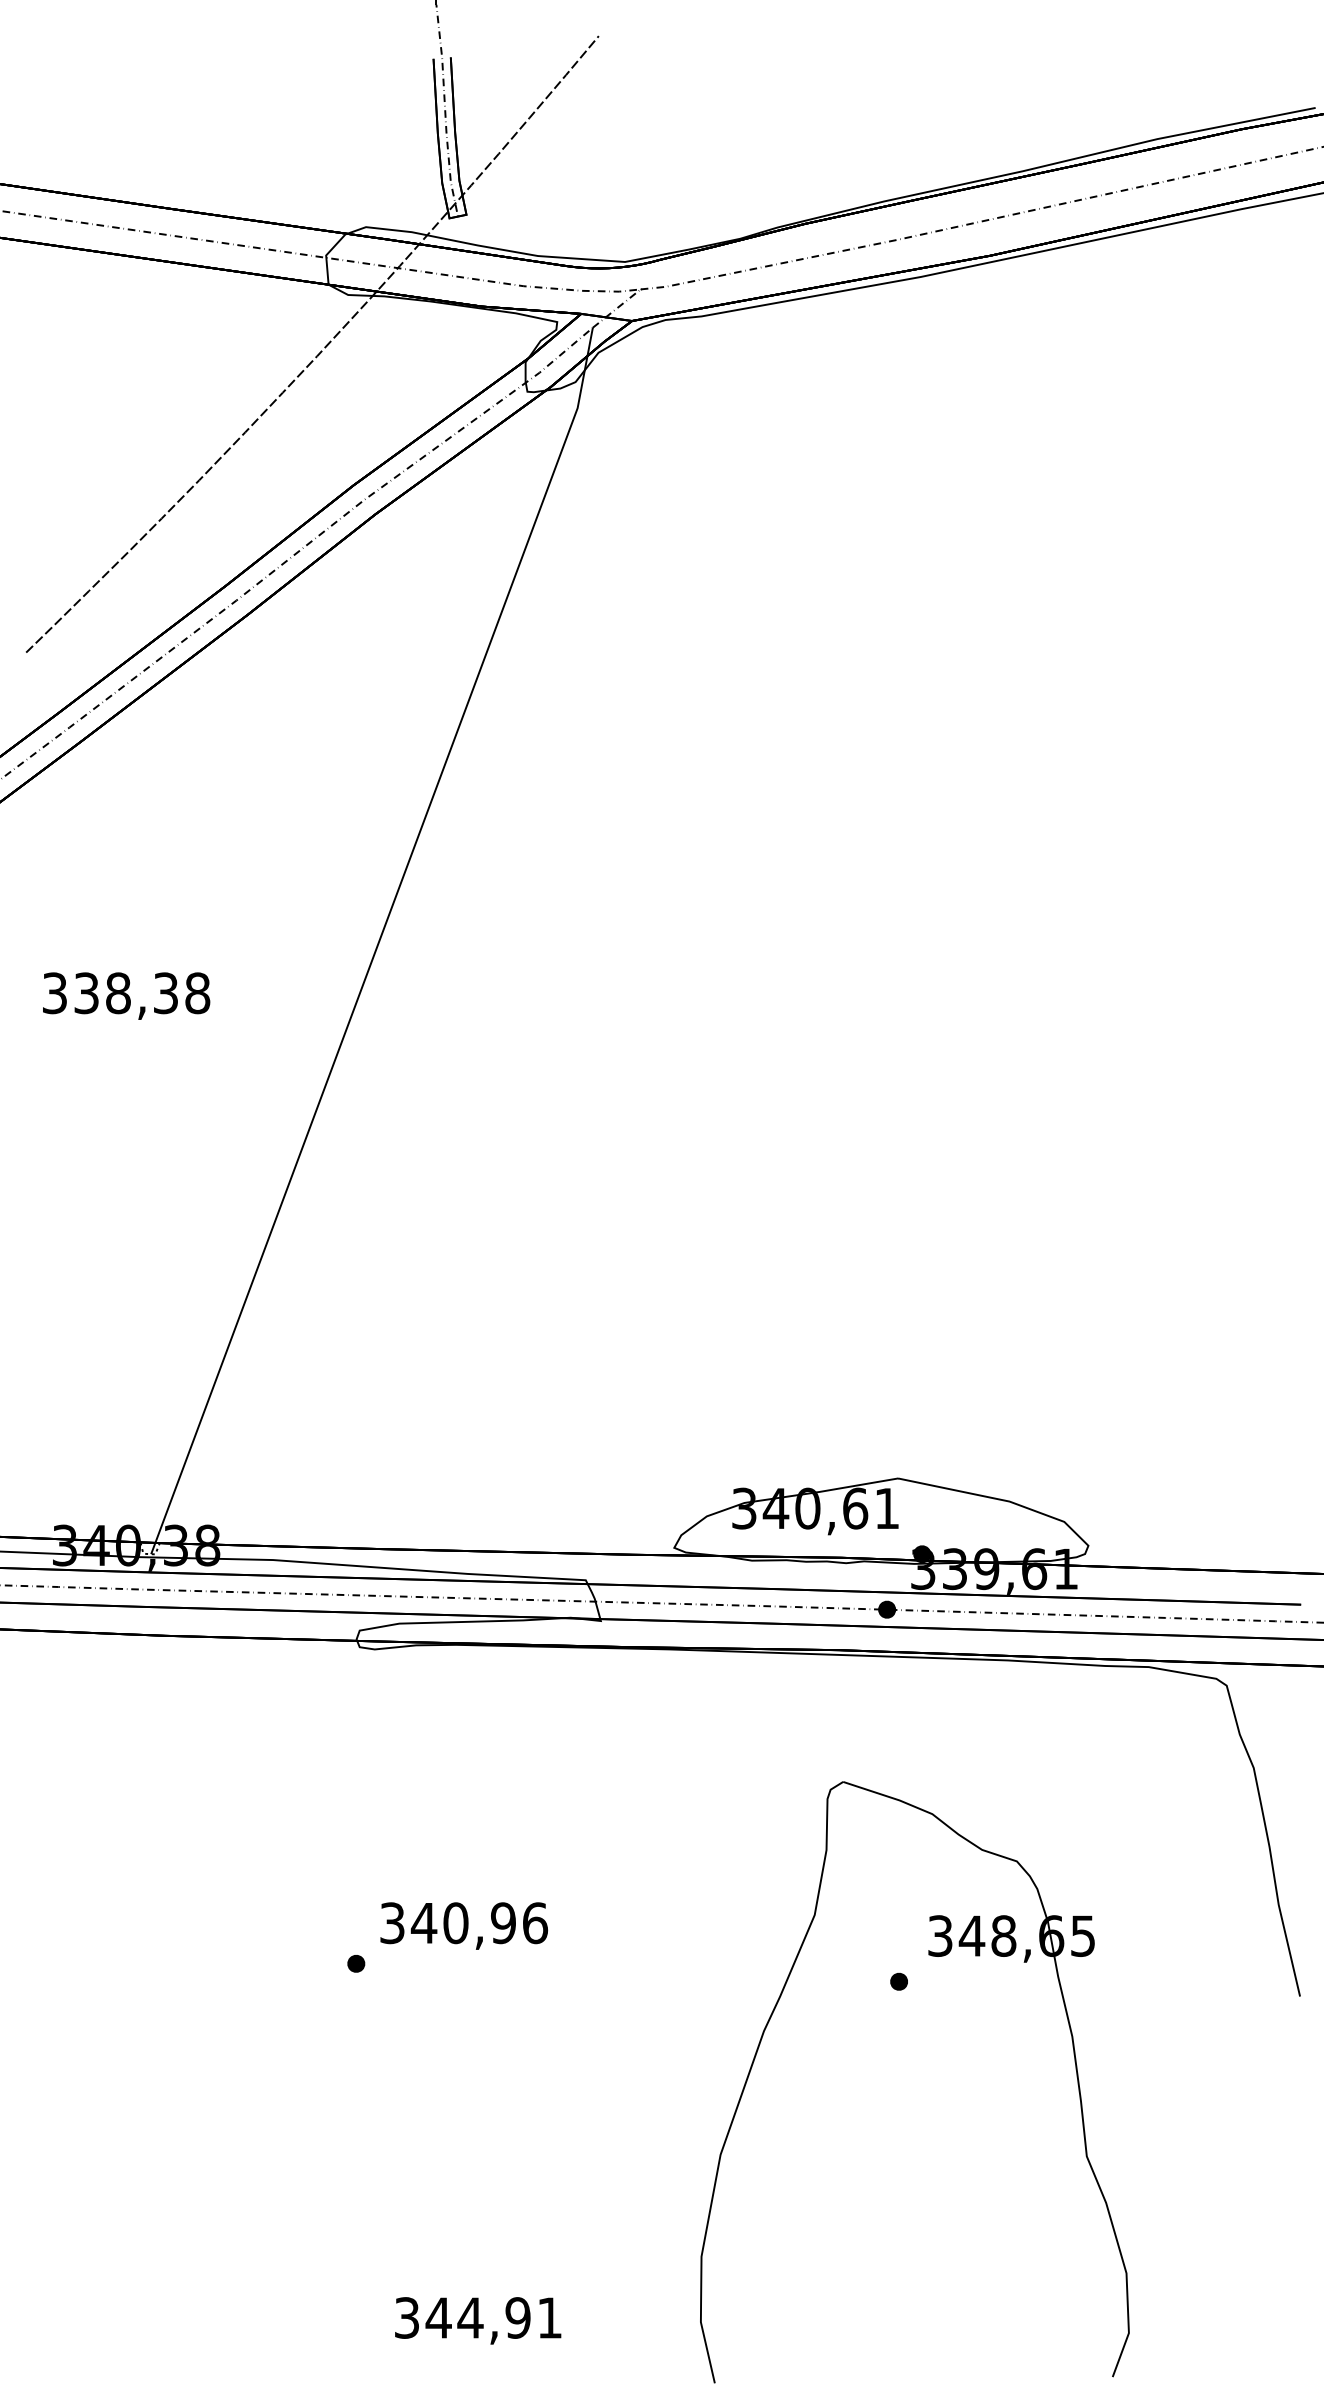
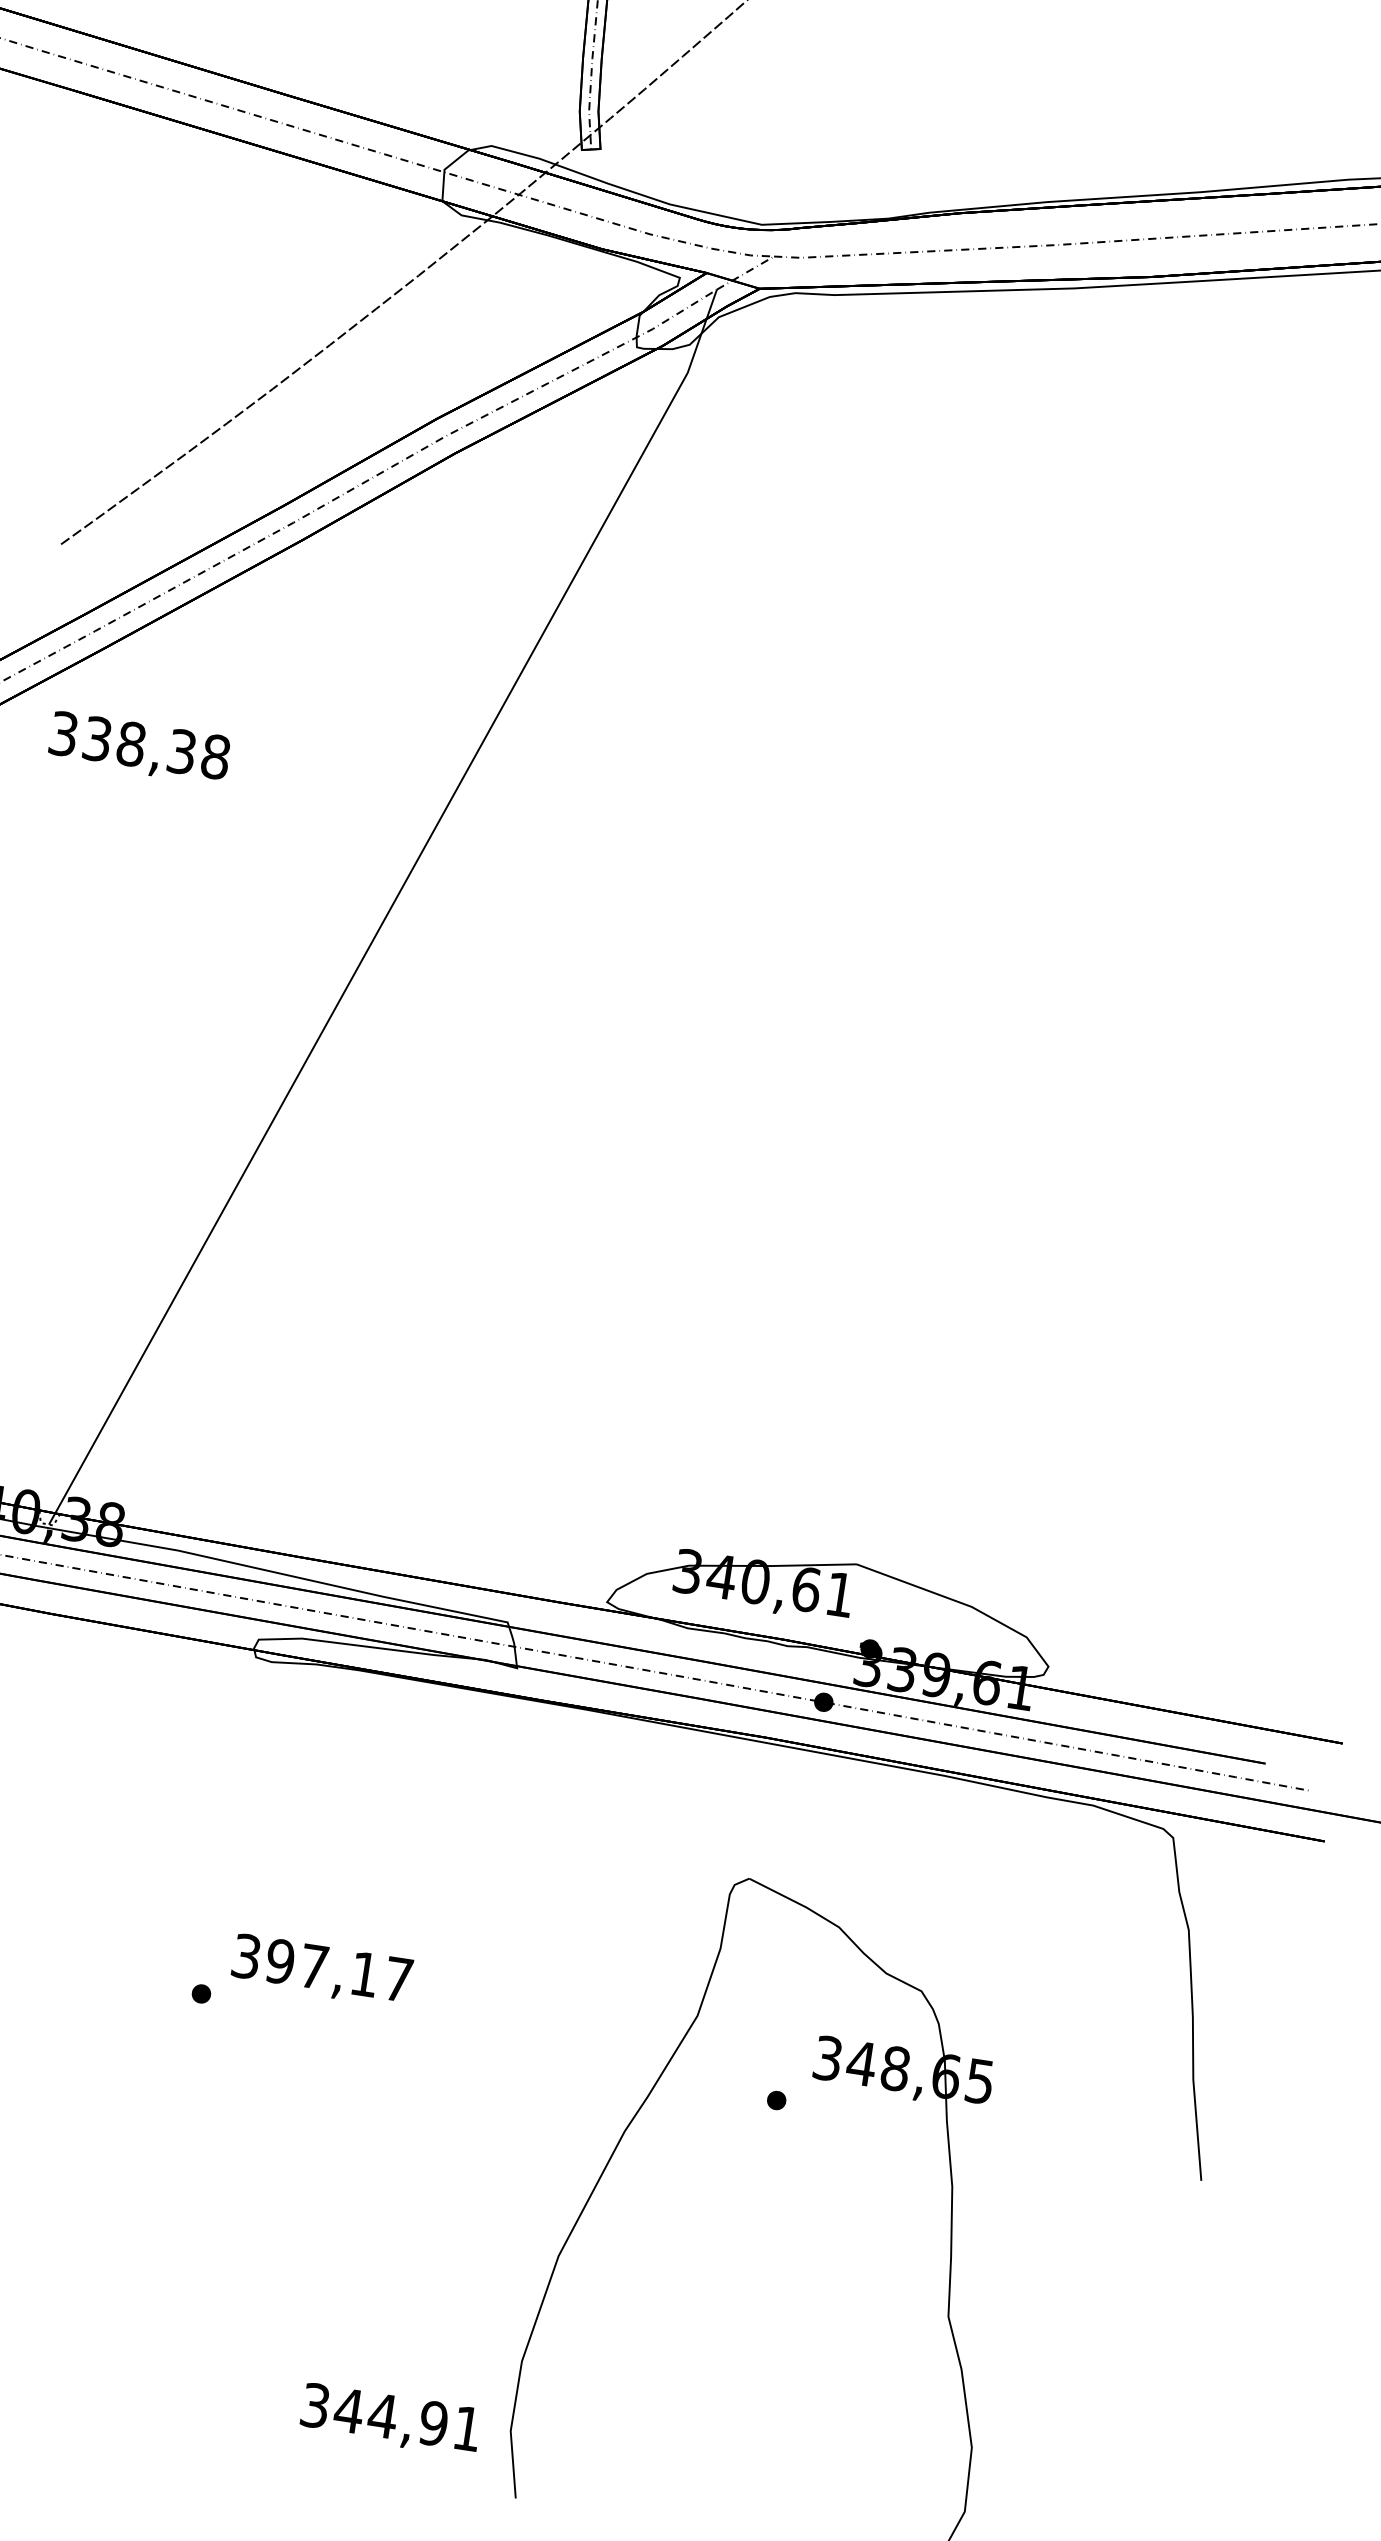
text: (126, 995) -> (139, 747), moved
text: (479, 1923) -> (339, 1970), 340,96 -> 397,17
text: (478, 2320) -> (391, 2419), moved

